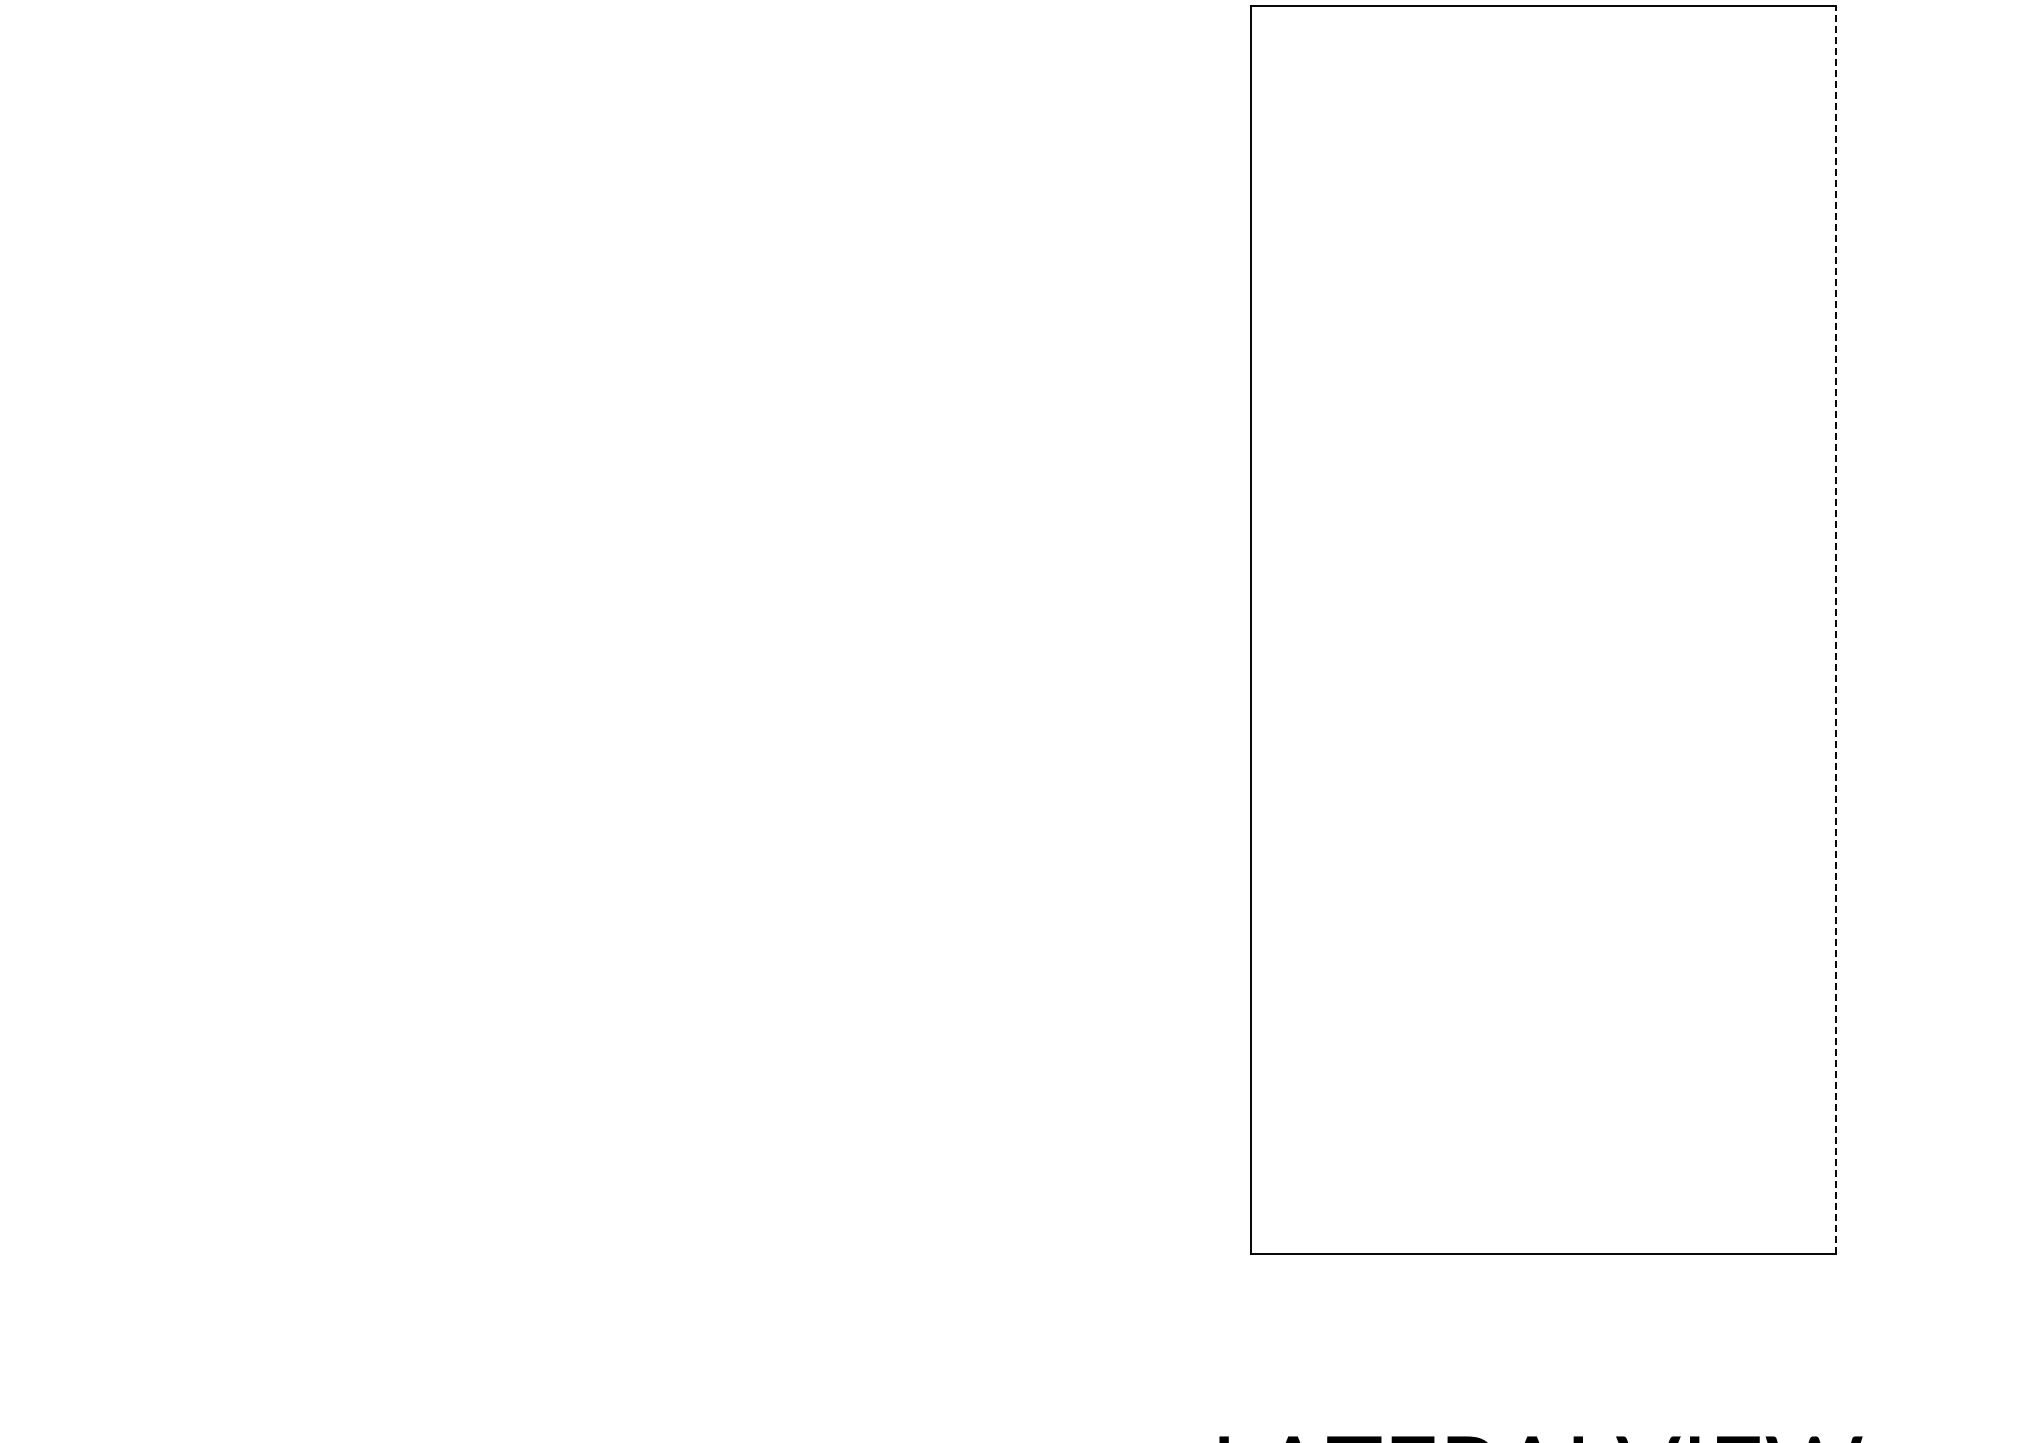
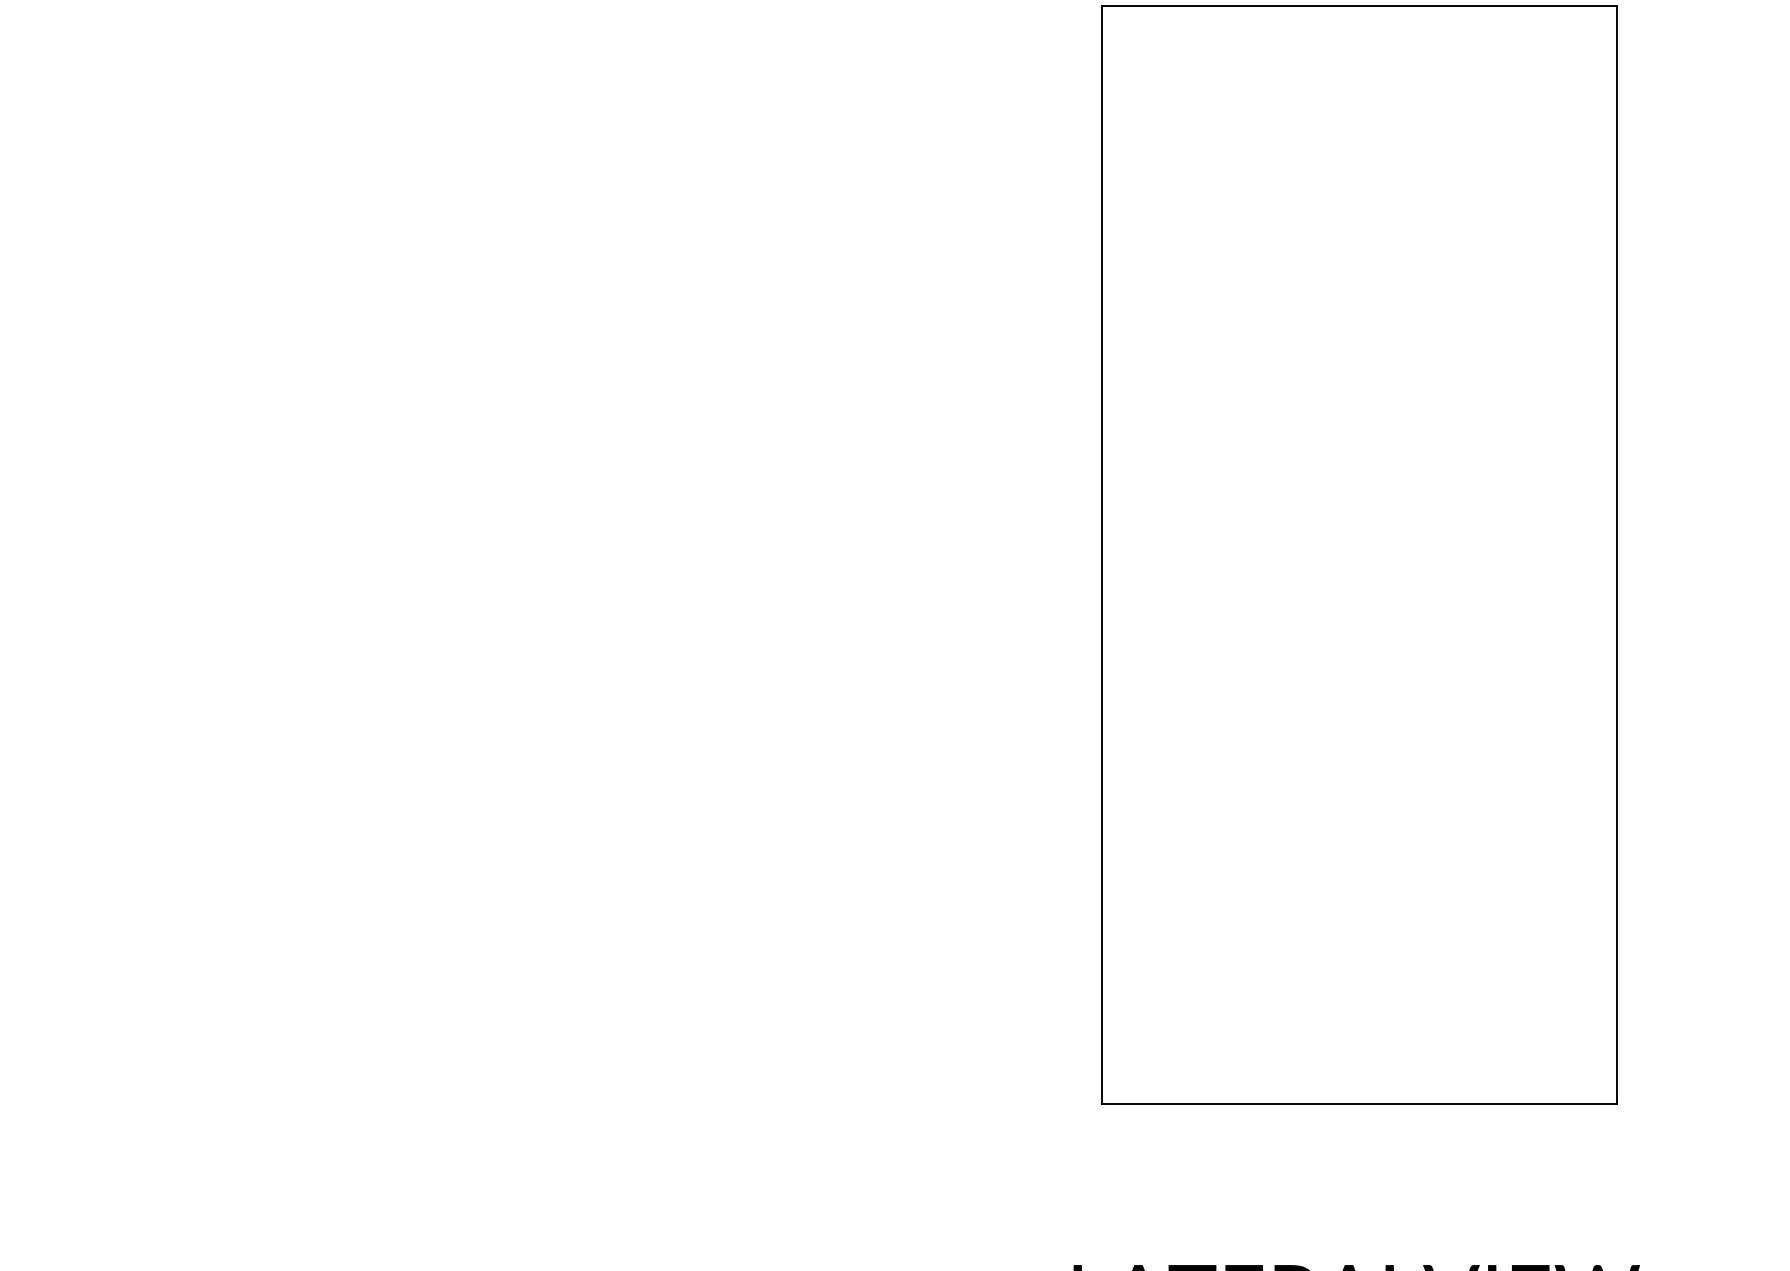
line: (1835, 629) -> (1616, 554), dashed -> solid

